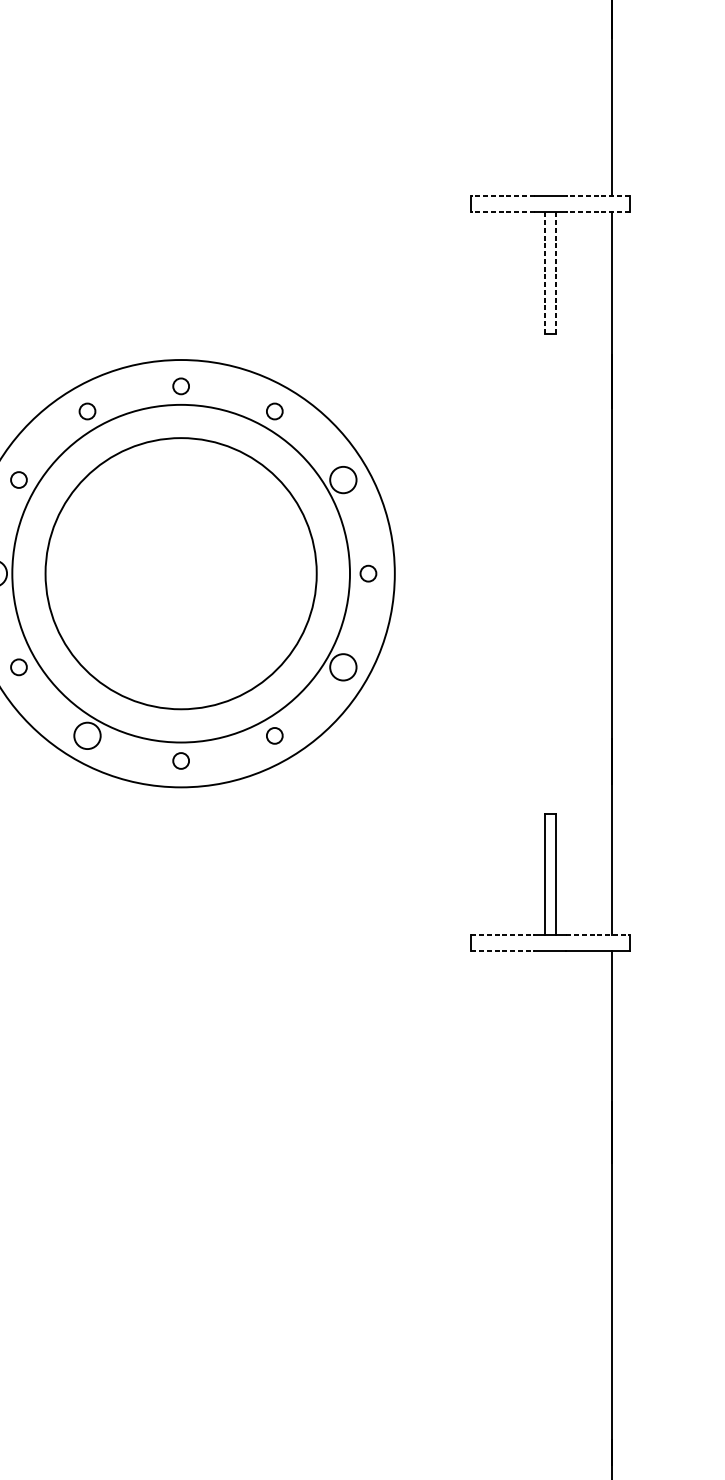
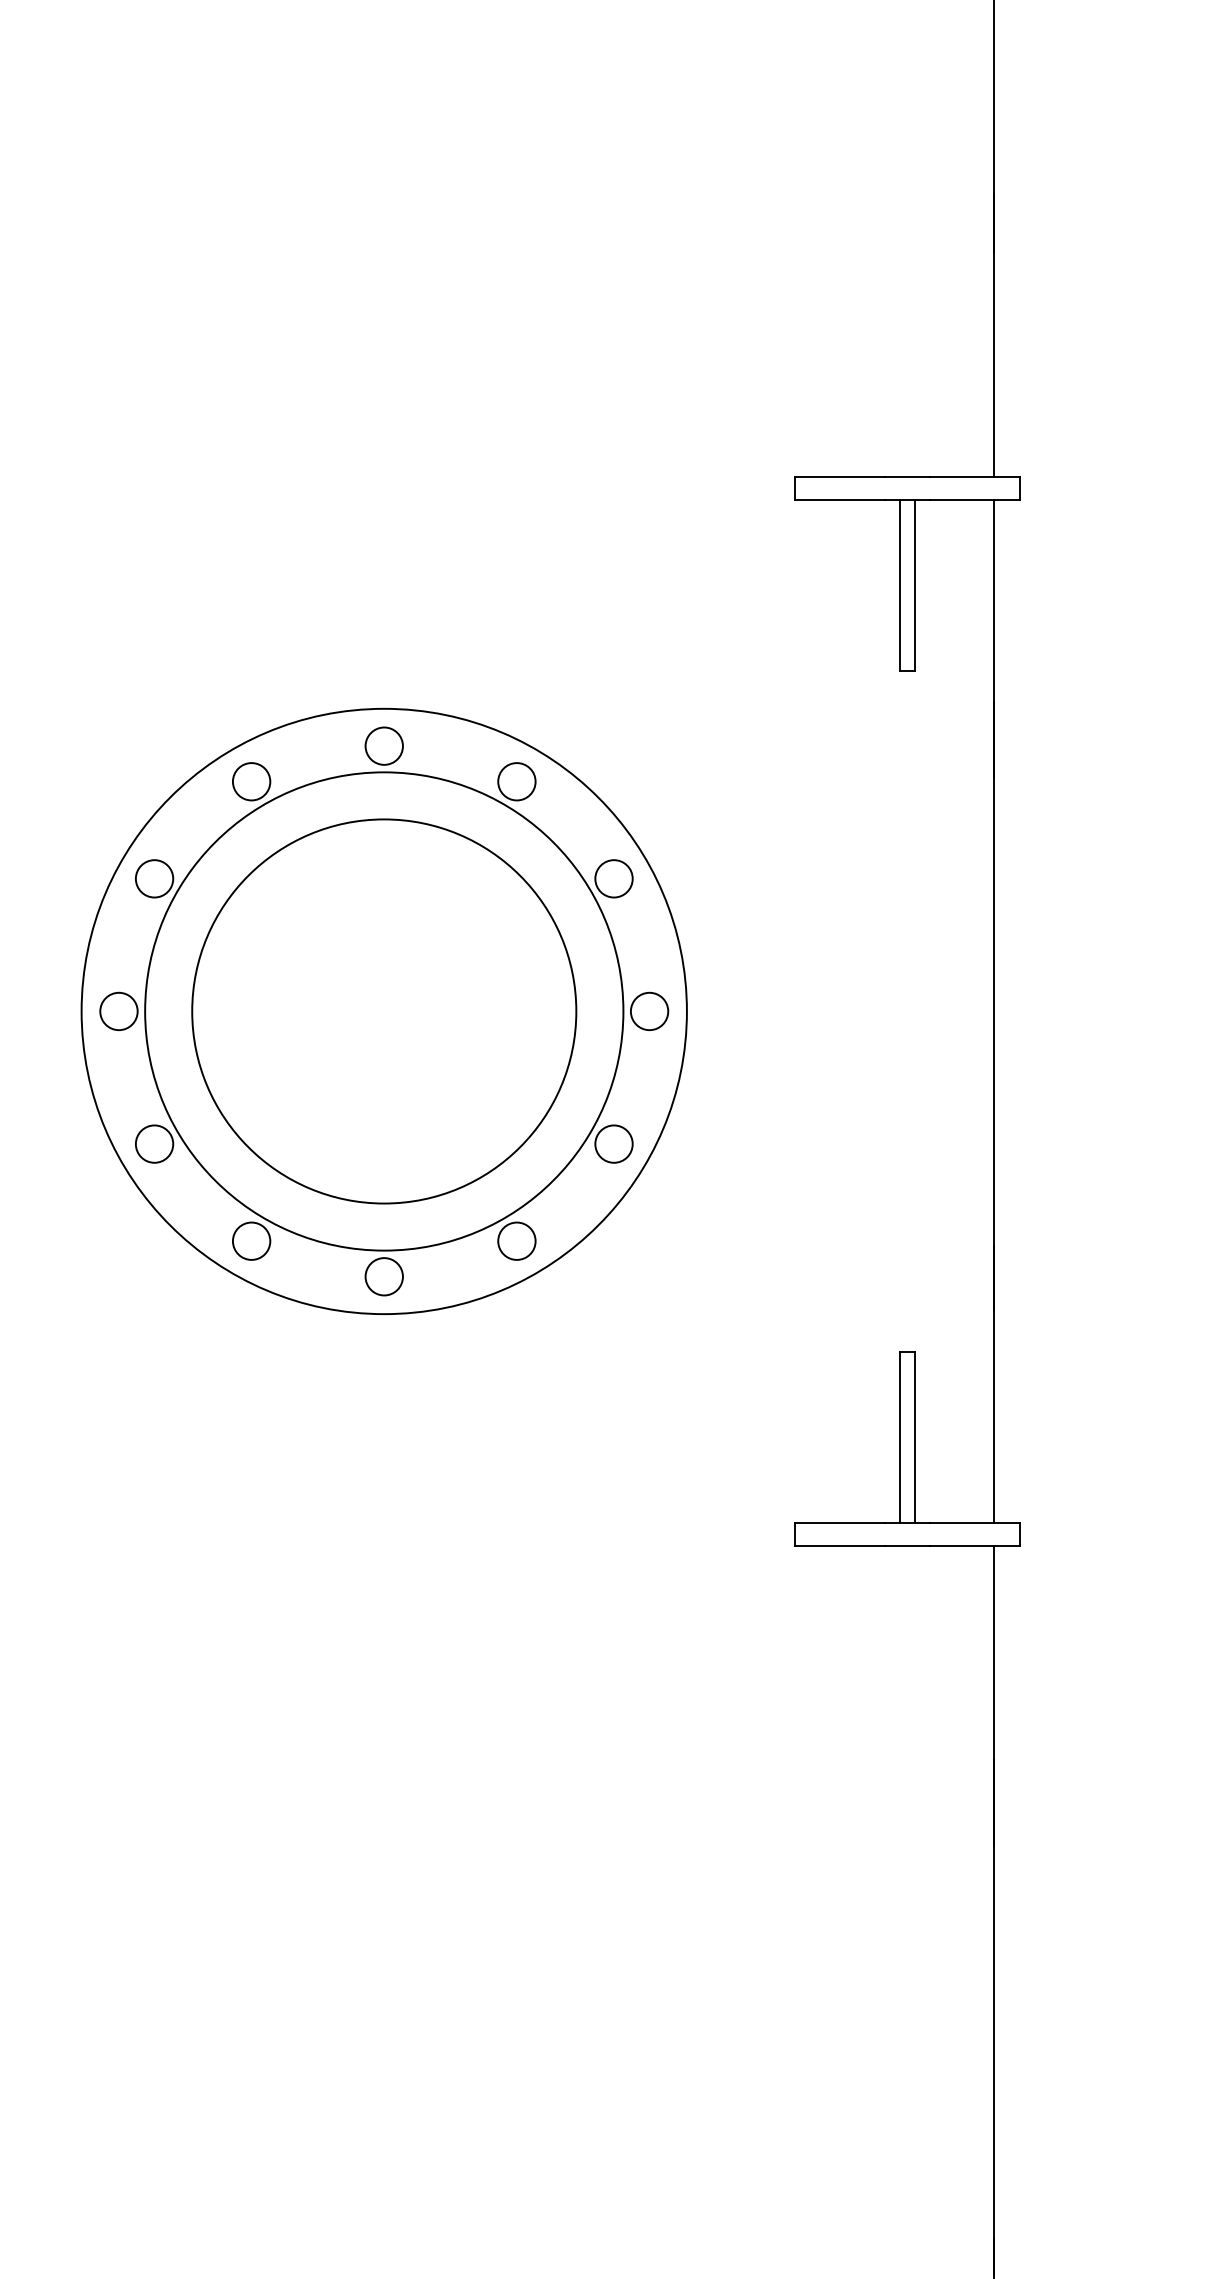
line: (503, 196) -> (840, 477), dashed -> solid
line: (597, 196) -> (974, 477), dashed -> solid
line: (503, 212) -> (840, 499), dashed -> solid
line: (597, 212) -> (974, 499), dashed -> solid
line: (544, 272) -> (899, 585), dashed -> solid
line: (555, 272) -> (914, 585), dashed -> solid
circle: (180, 385) -> (383, 745), size x1.67
circle: (87, 411) -> (251, 781), size x1.67
circle: (274, 411) -> (516, 781), size x1.67
circle: (18, 479) -> (154, 878), size x1.67
circle: (368, 573) -> (649, 1011), size x1.67
circle: (18, 666) -> (154, 1143), size x1.67
circle: (274, 735) -> (516, 1240), size x1.67
circle: (180, 760) -> (383, 1276), size x1.67
line: (503, 935) -> (840, 1523), dashed -> solid
line: (597, 935) -> (974, 1523), dashed -> solid
line: (503, 950) -> (840, 1545), dashed -> solid

